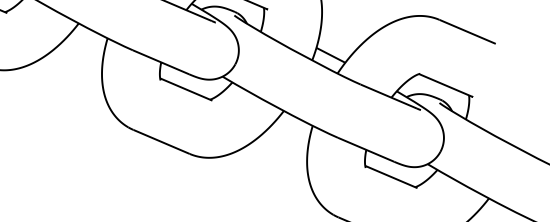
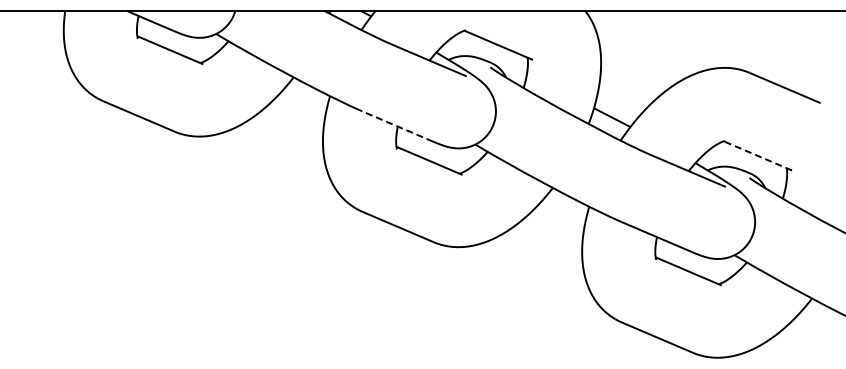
line: (160, 62) -> (397, 126), solid -> dashed
line: (445, 85) -> (757, 155), solid -> dashed

